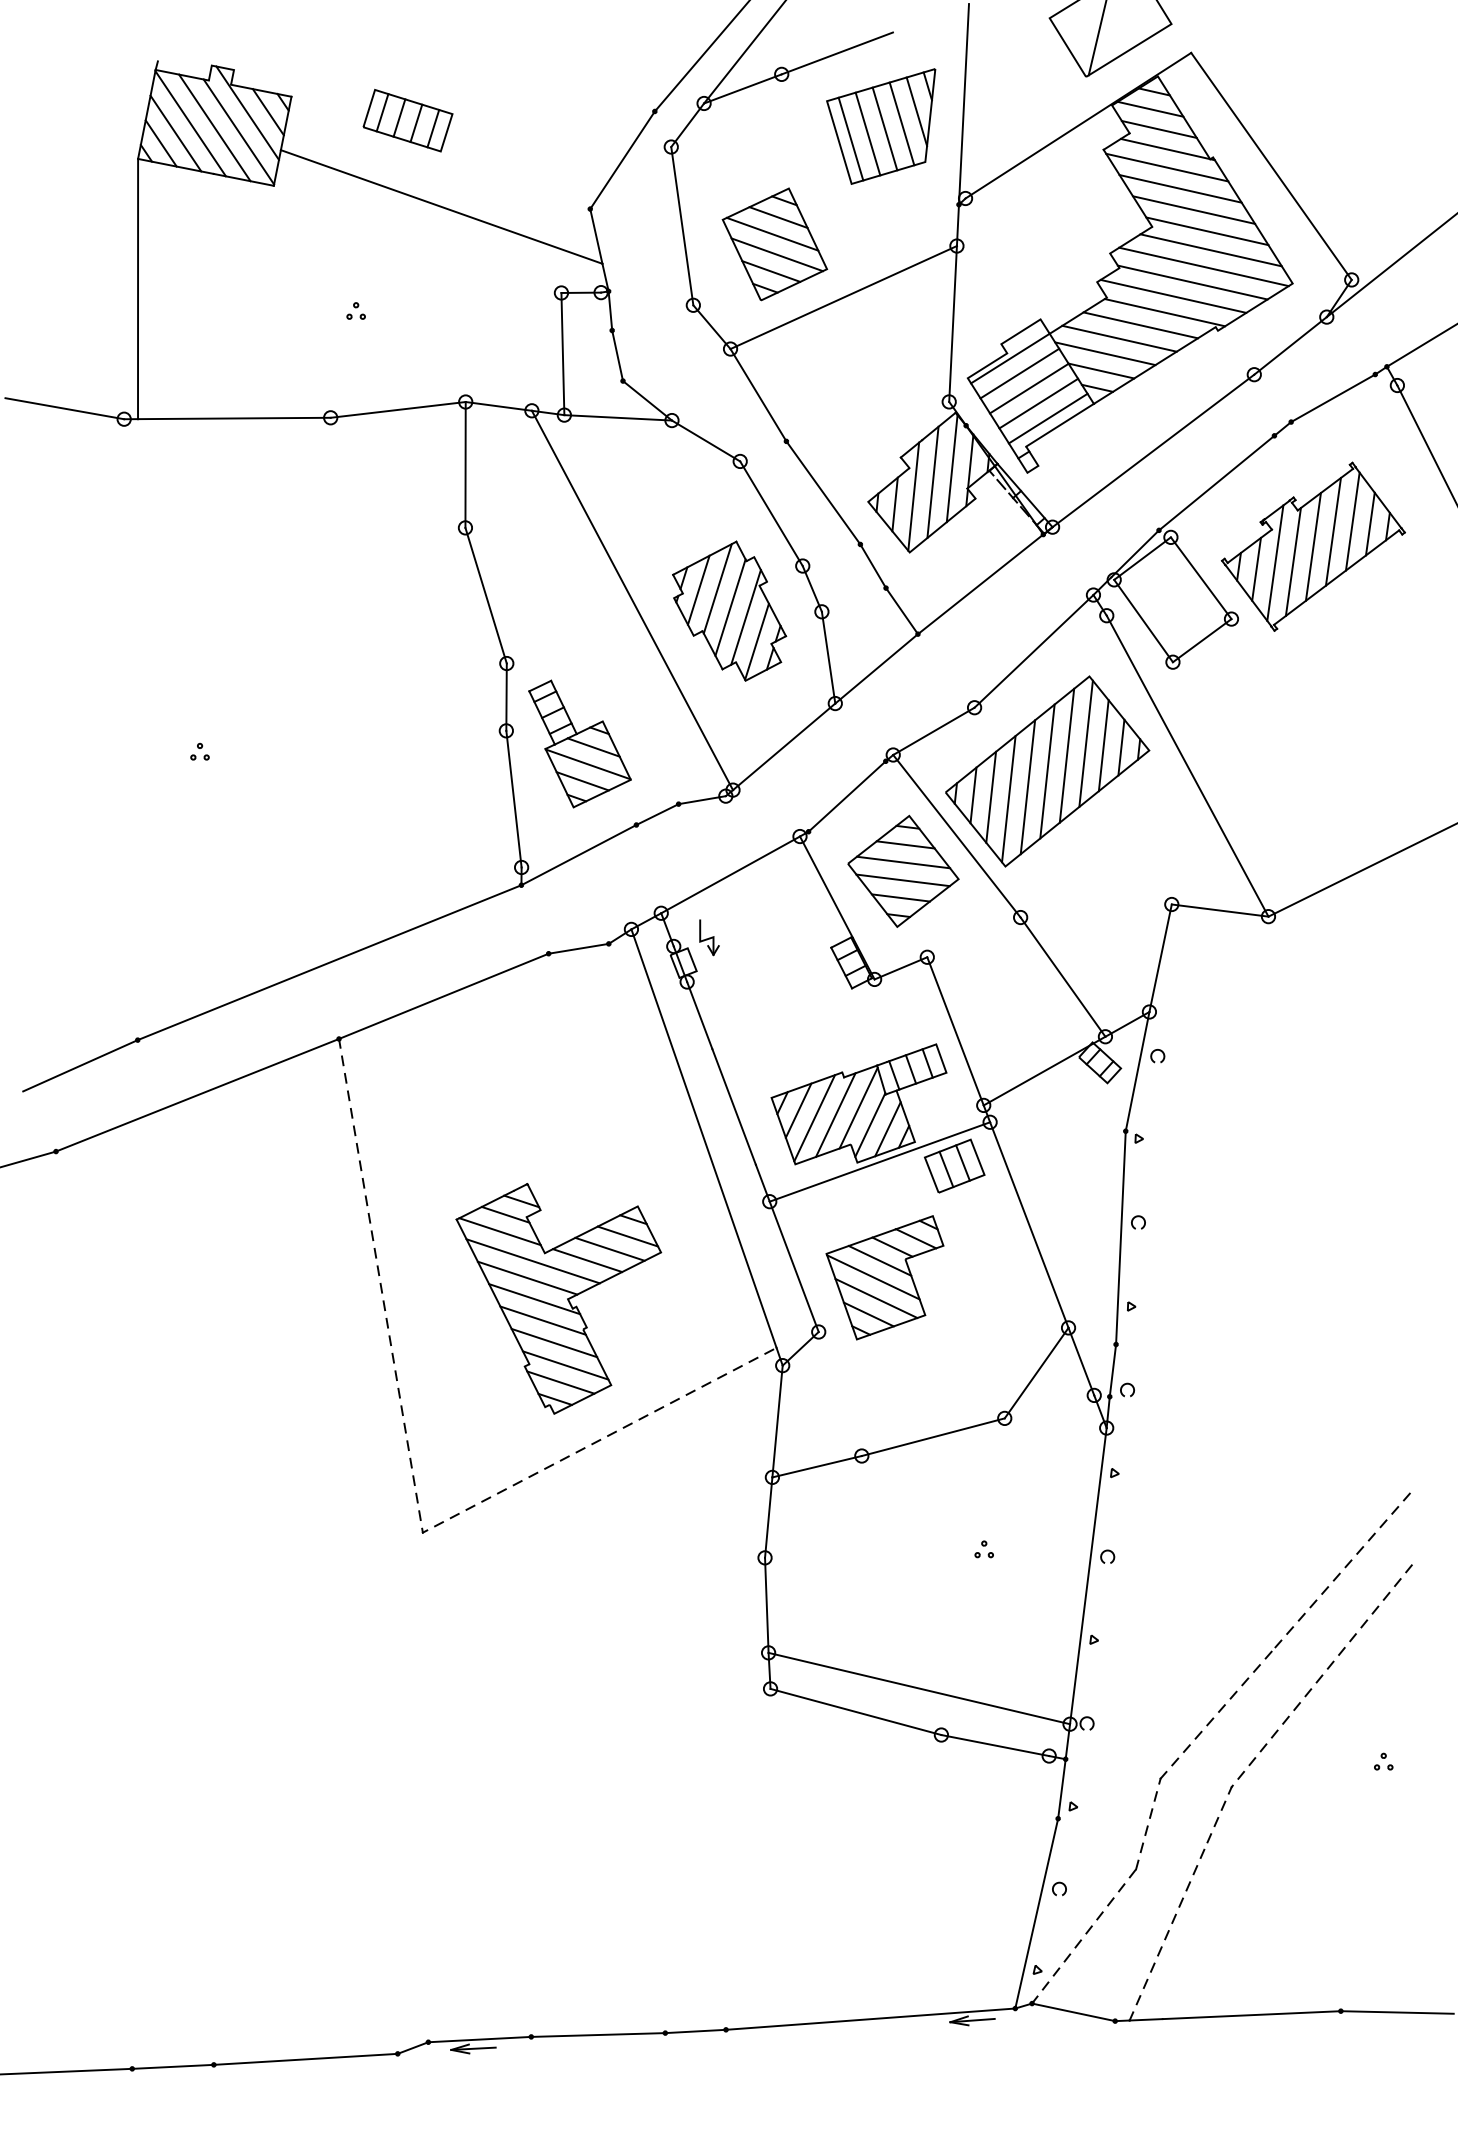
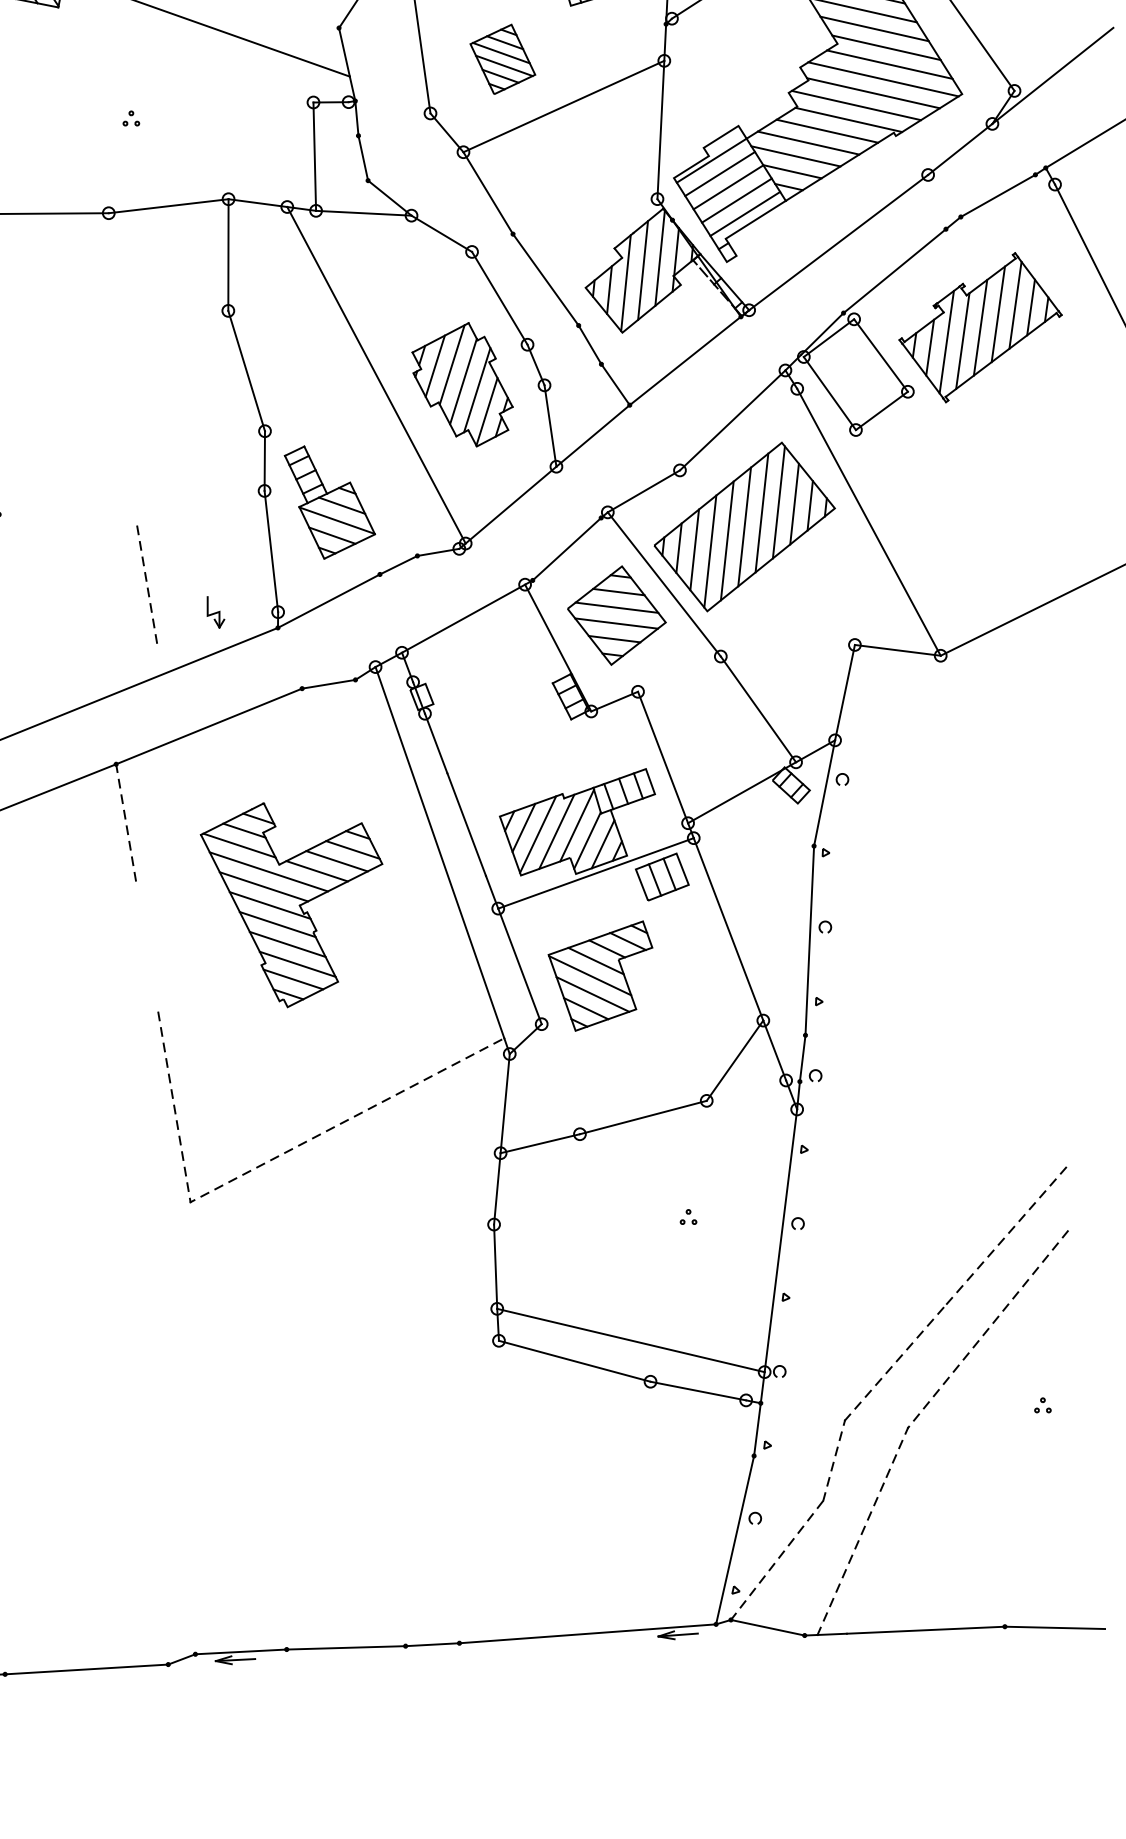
part: (774, 244) -> (502, 59), size x0.7
part: (709, 937) -> (215, 612), moved
part: (373, 1244) -> (146, 584), moved
part: (558, 1298) -> (291, 904), moved

